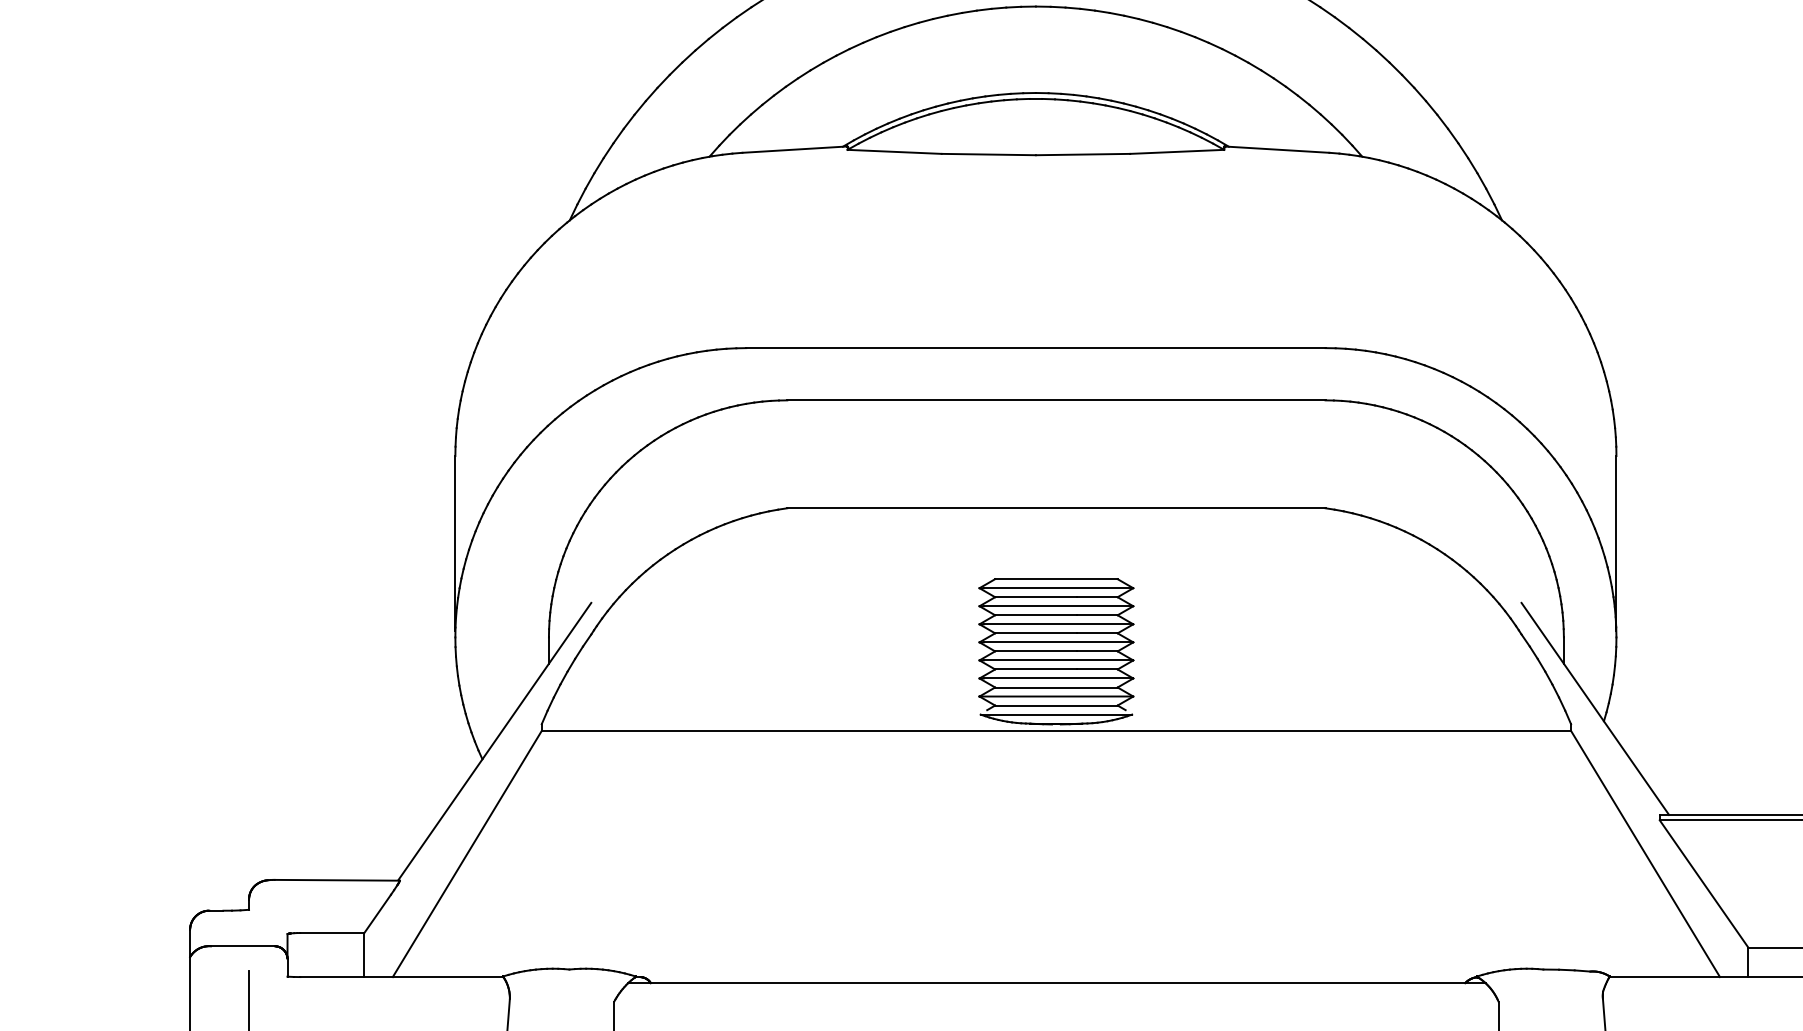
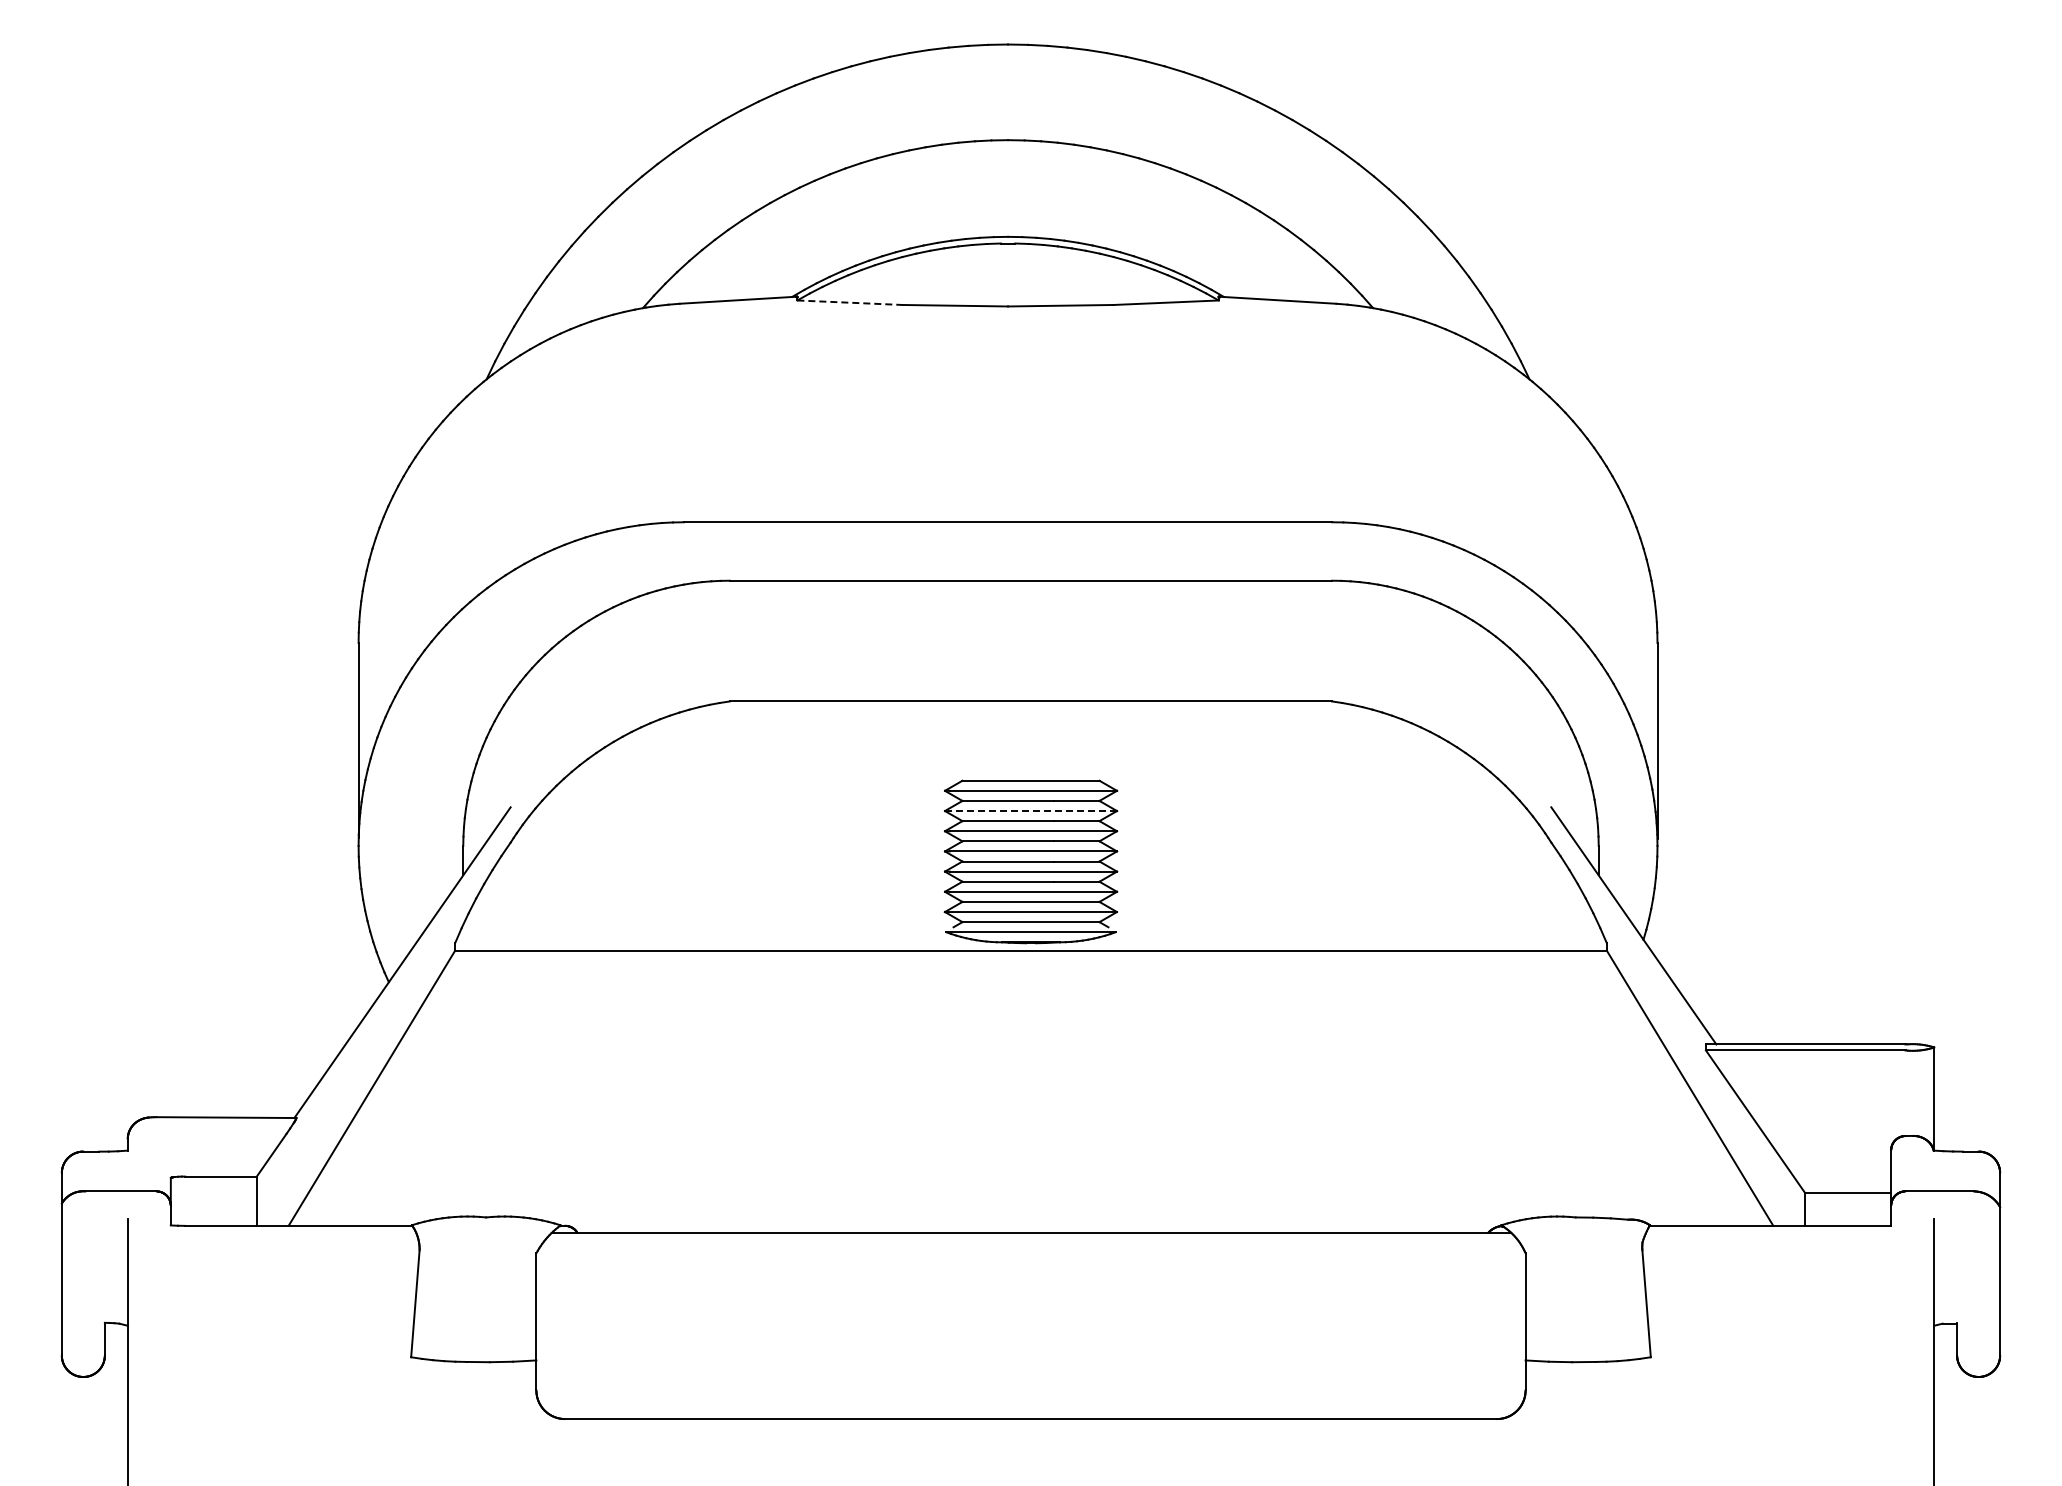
line: (895, 151) -> (850, 302), solid -> dashed
line: (1058, 606) -> (1033, 811), solid -> dashed

